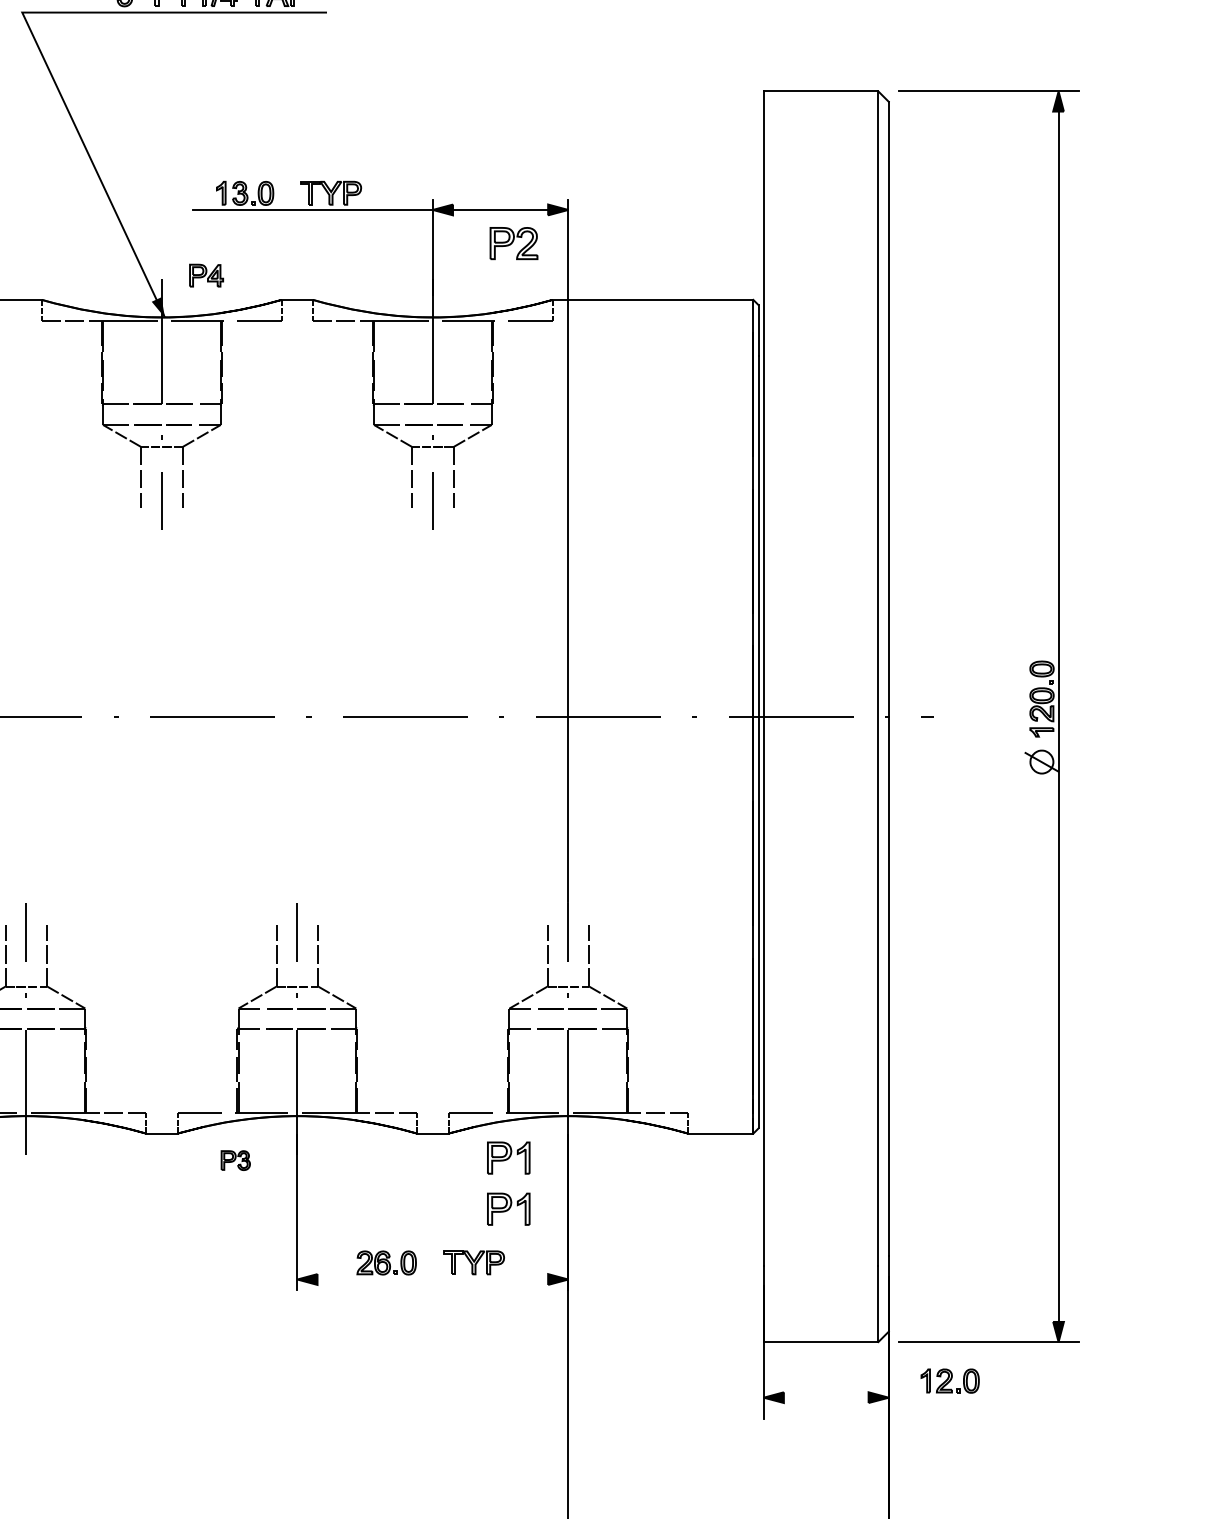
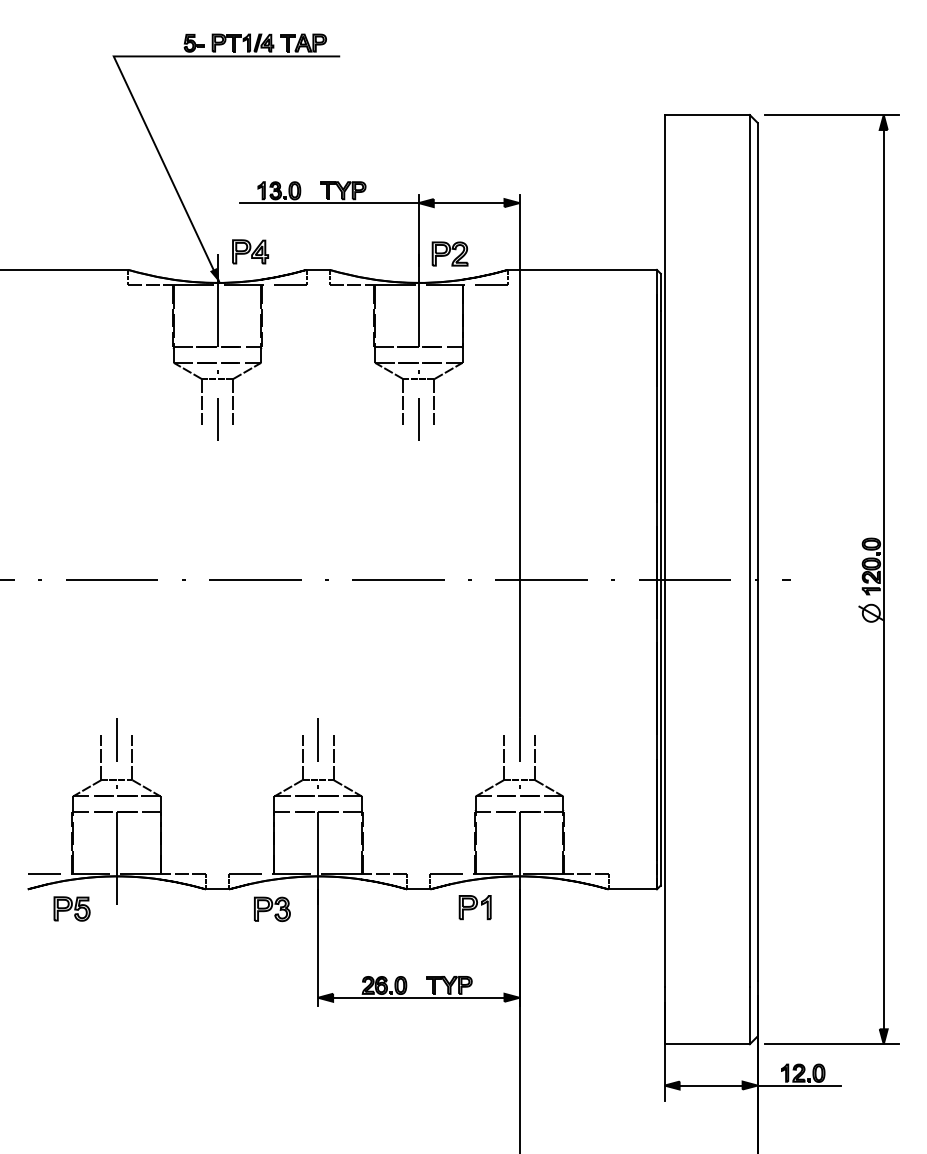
part: (513, 242) -> (449, 253), moved
part: (206, 275) -> (250, 251), size x1.43
part: (235, 1160) -> (272, 909), size x1.67
part: (507, 1209) -> (474, 945), removed
line: (432, 1279) -> (418, 997), added
line: (825, 1397) -> (710, 1085), added
line: (945, 1397) -> (799, 1085), added

